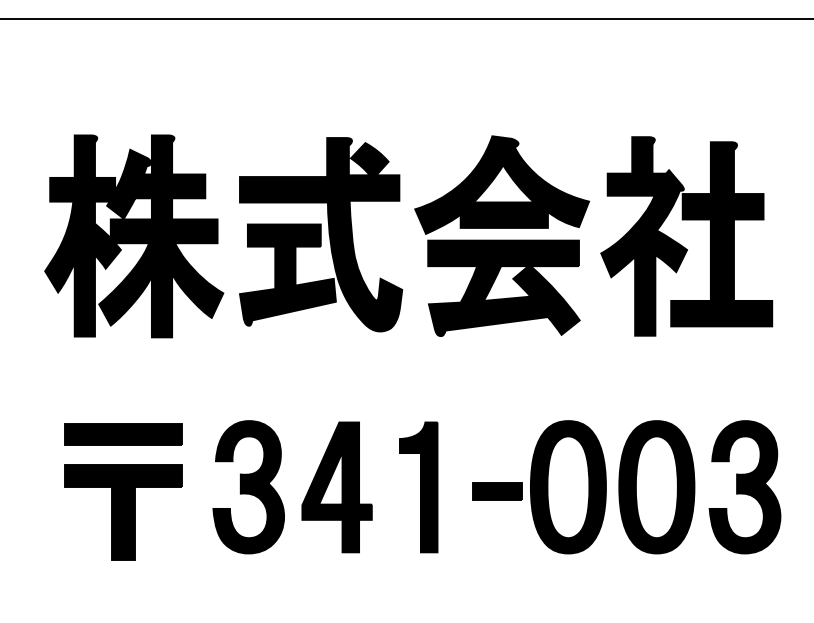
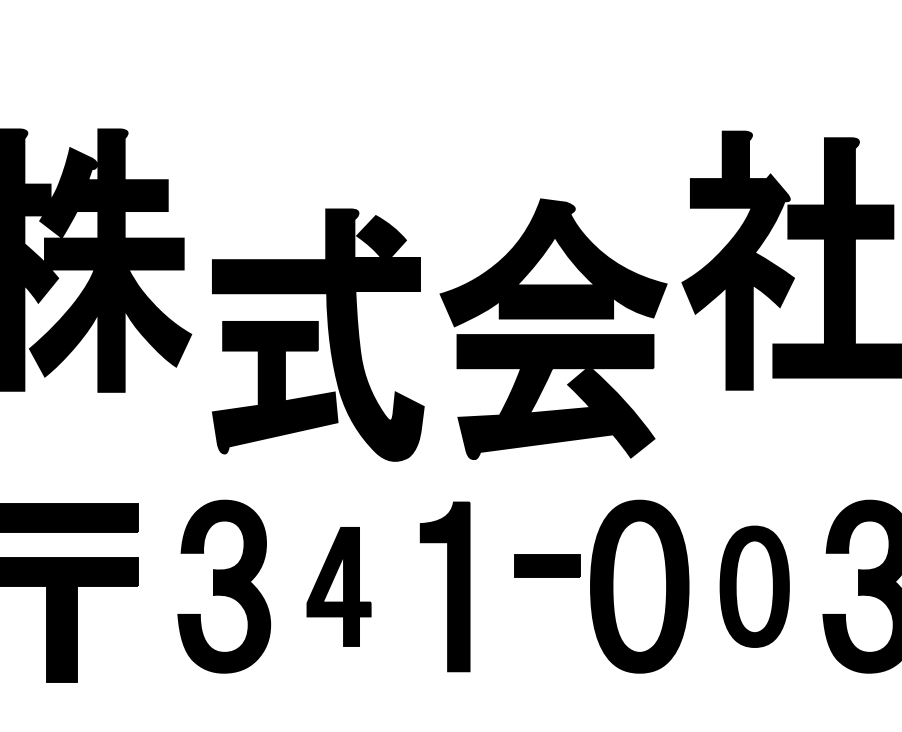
part: (321, 234) -> (318, 334), moved
part: (502, 235) -> (554, 328), moved
part: (336, 487) -> (338, 587), size x0.7
part: (656, 487) -> (754, 587), size x0.7
part: (497, 491) -> (547, 566), moved

